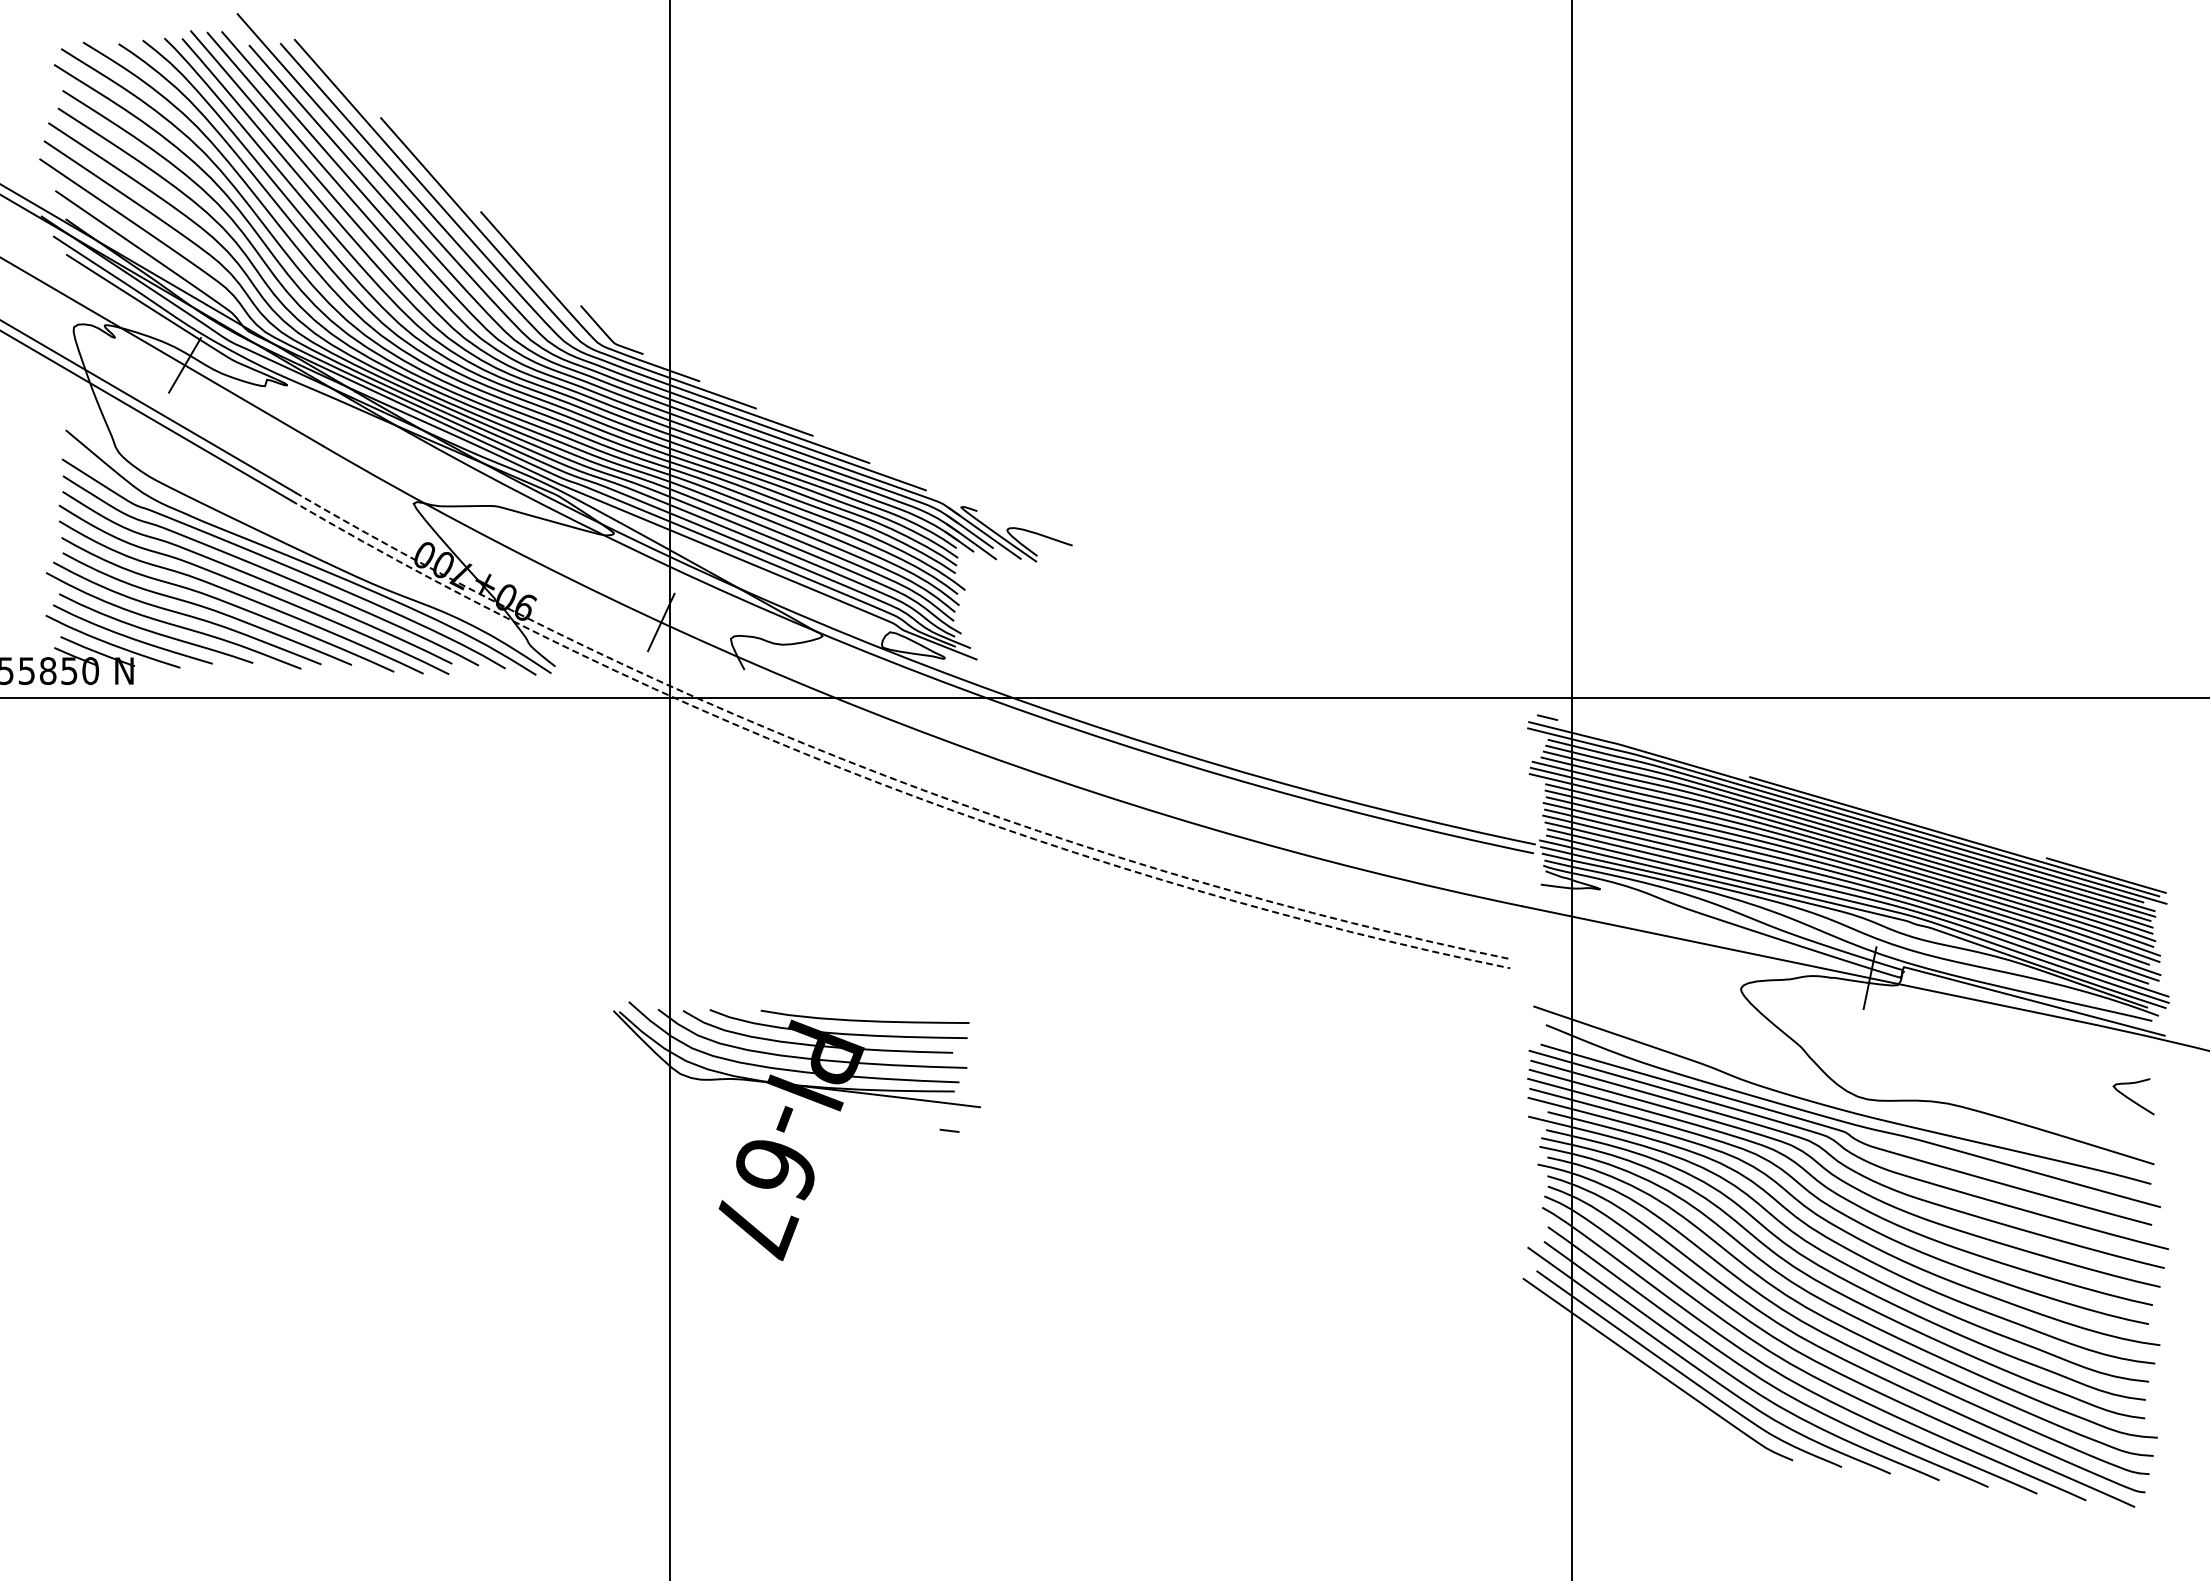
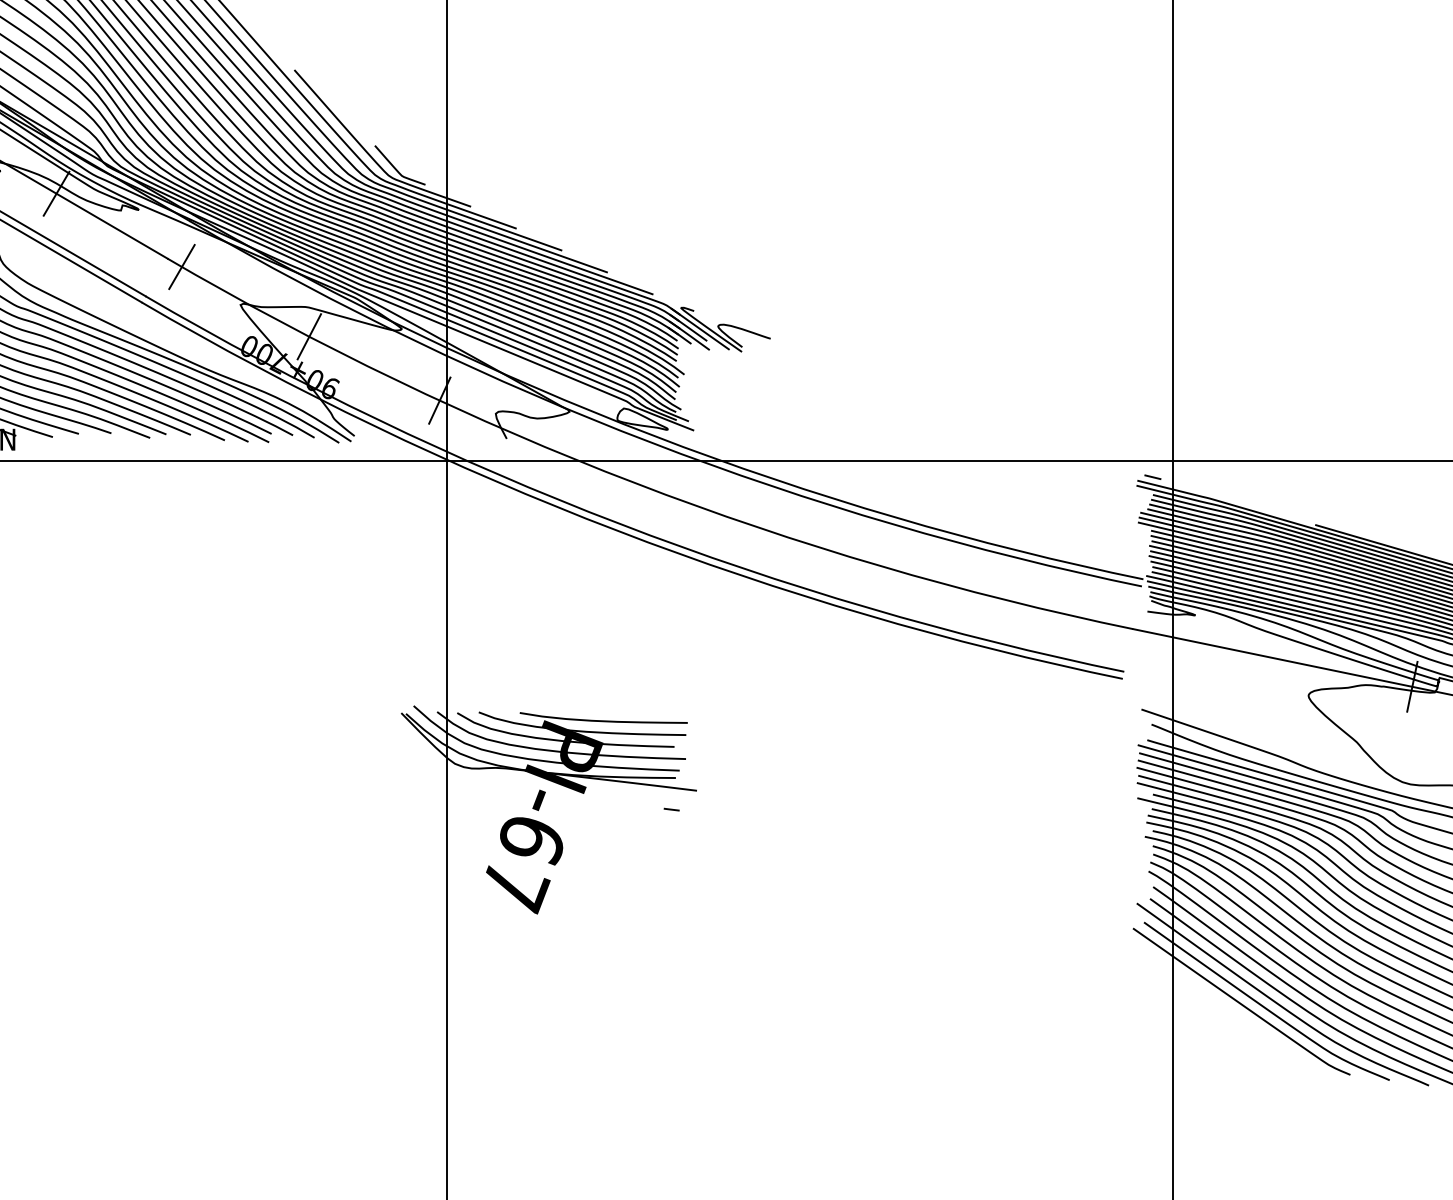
line: (340, 456) -> (181, 267), added
line: (498, 543) -> (308, 337), added
arc: (884, 775) -> (619, 523), dashed -> solid
arc: (881, 784) -> (616, 530), dashed -> solid

